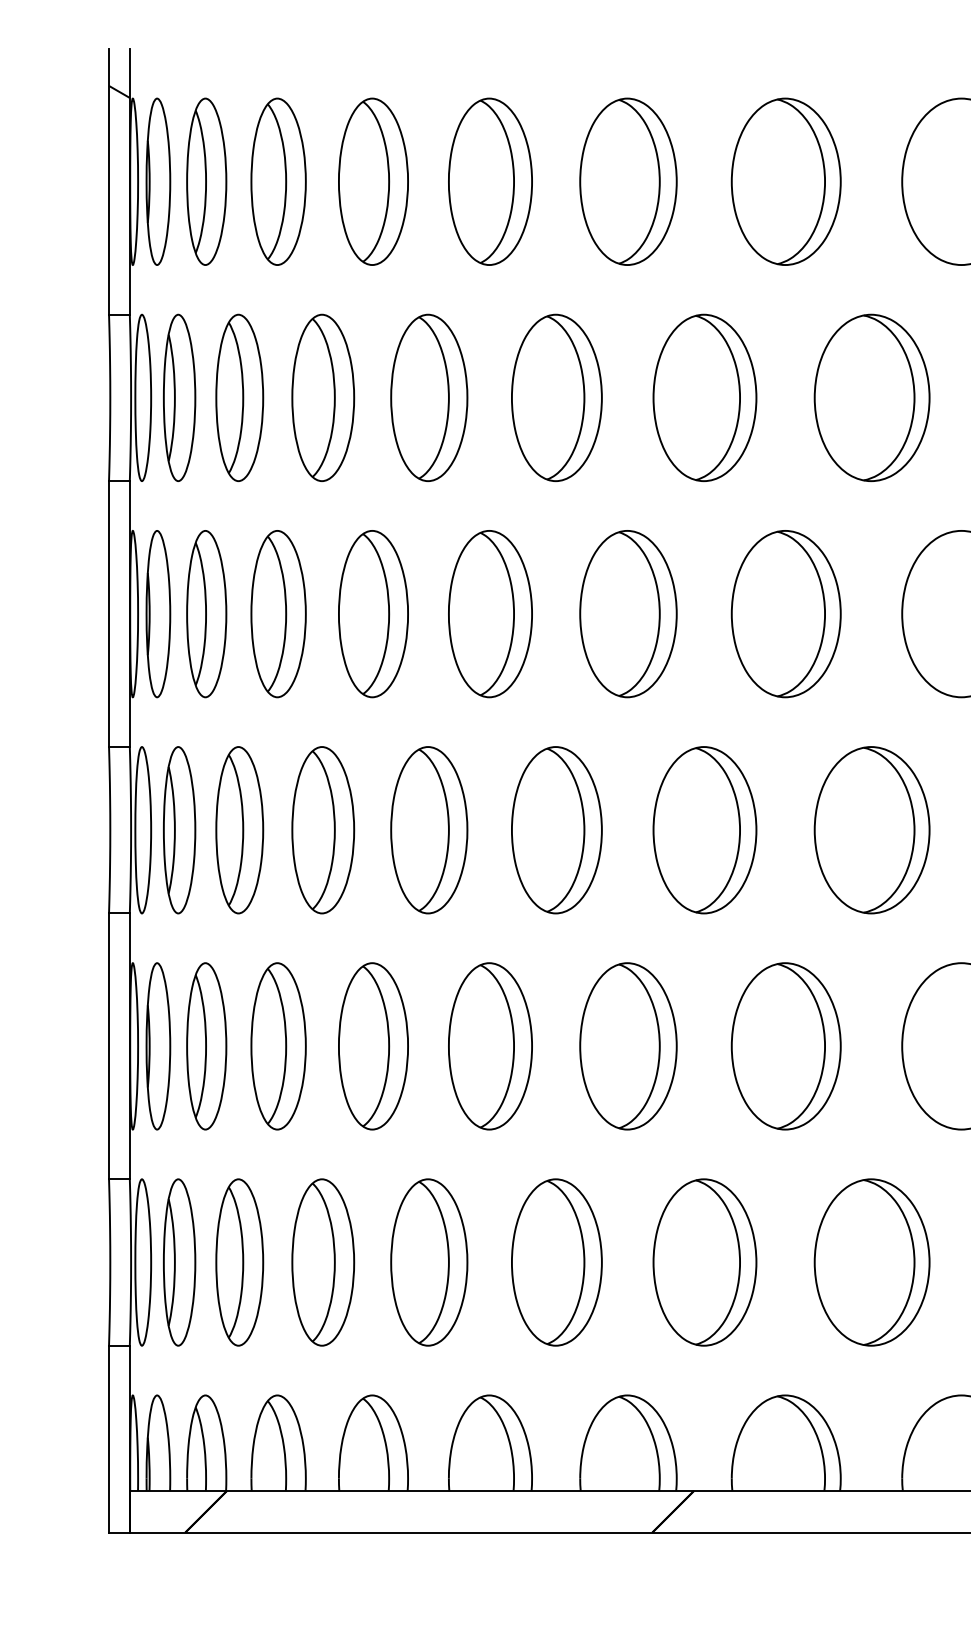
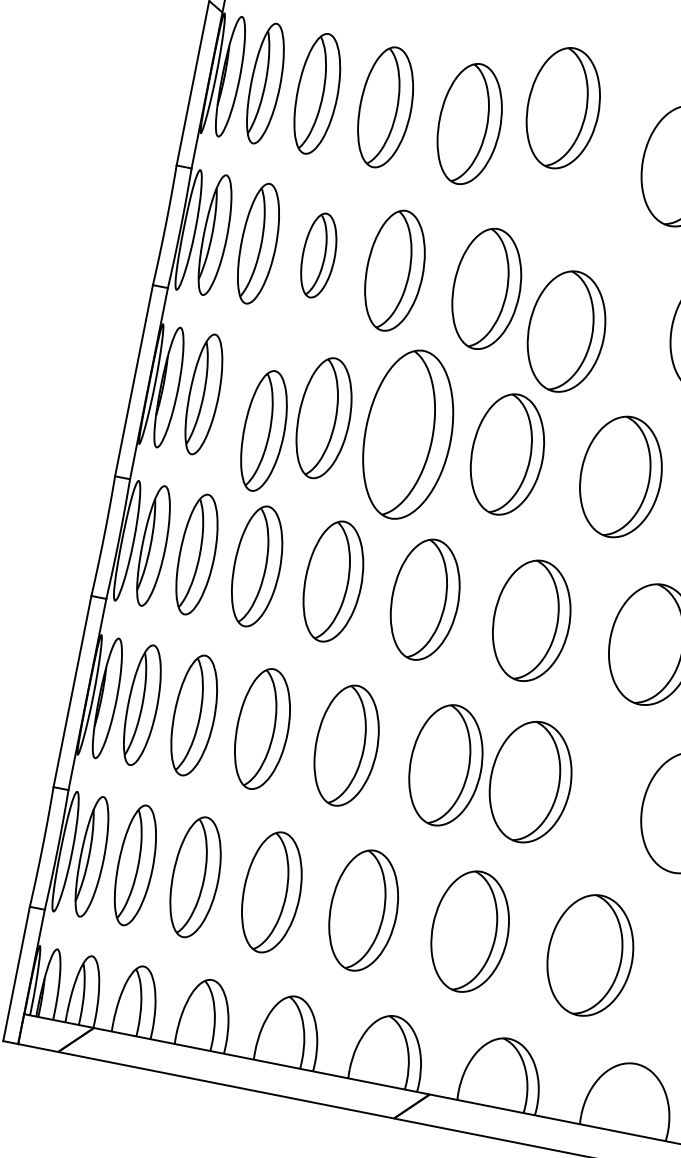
part: (628, 181) -> (563, 108), moved
part: (323, 397) -> (319, 255), size x0.7
part: (704, 397) -> (566, 331), moved
part: (278, 614) -> (264, 431), moved
part: (490, 614) -> (408, 435), size x1.4
part: (785, 1046) -> (530, 782), moved

